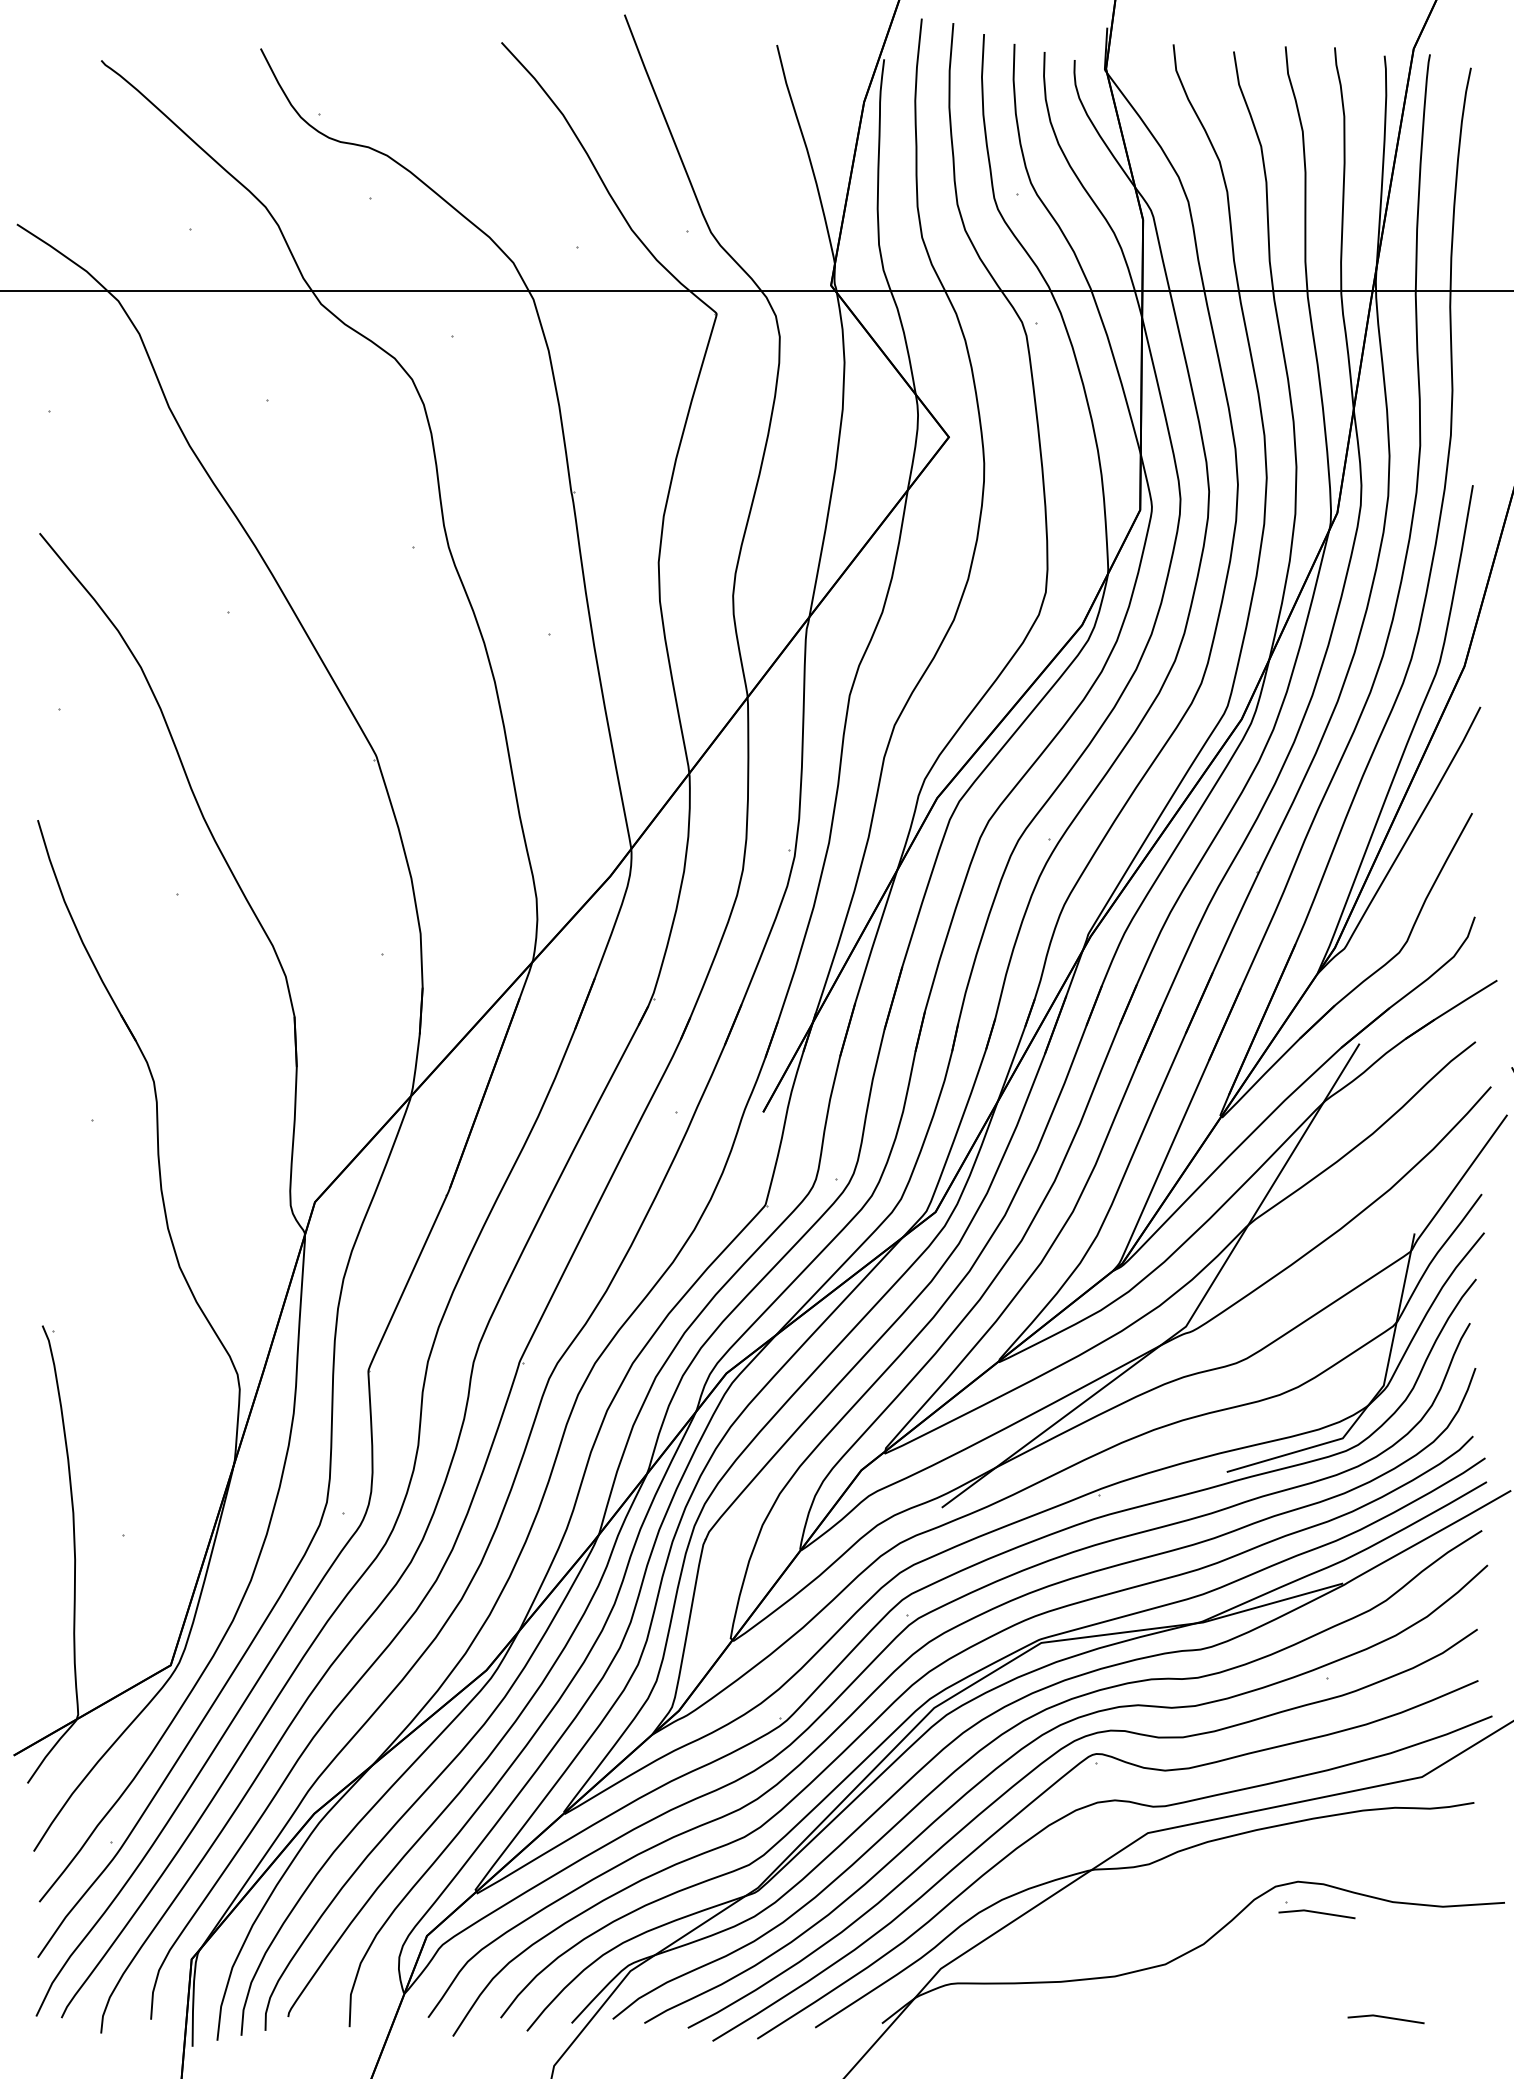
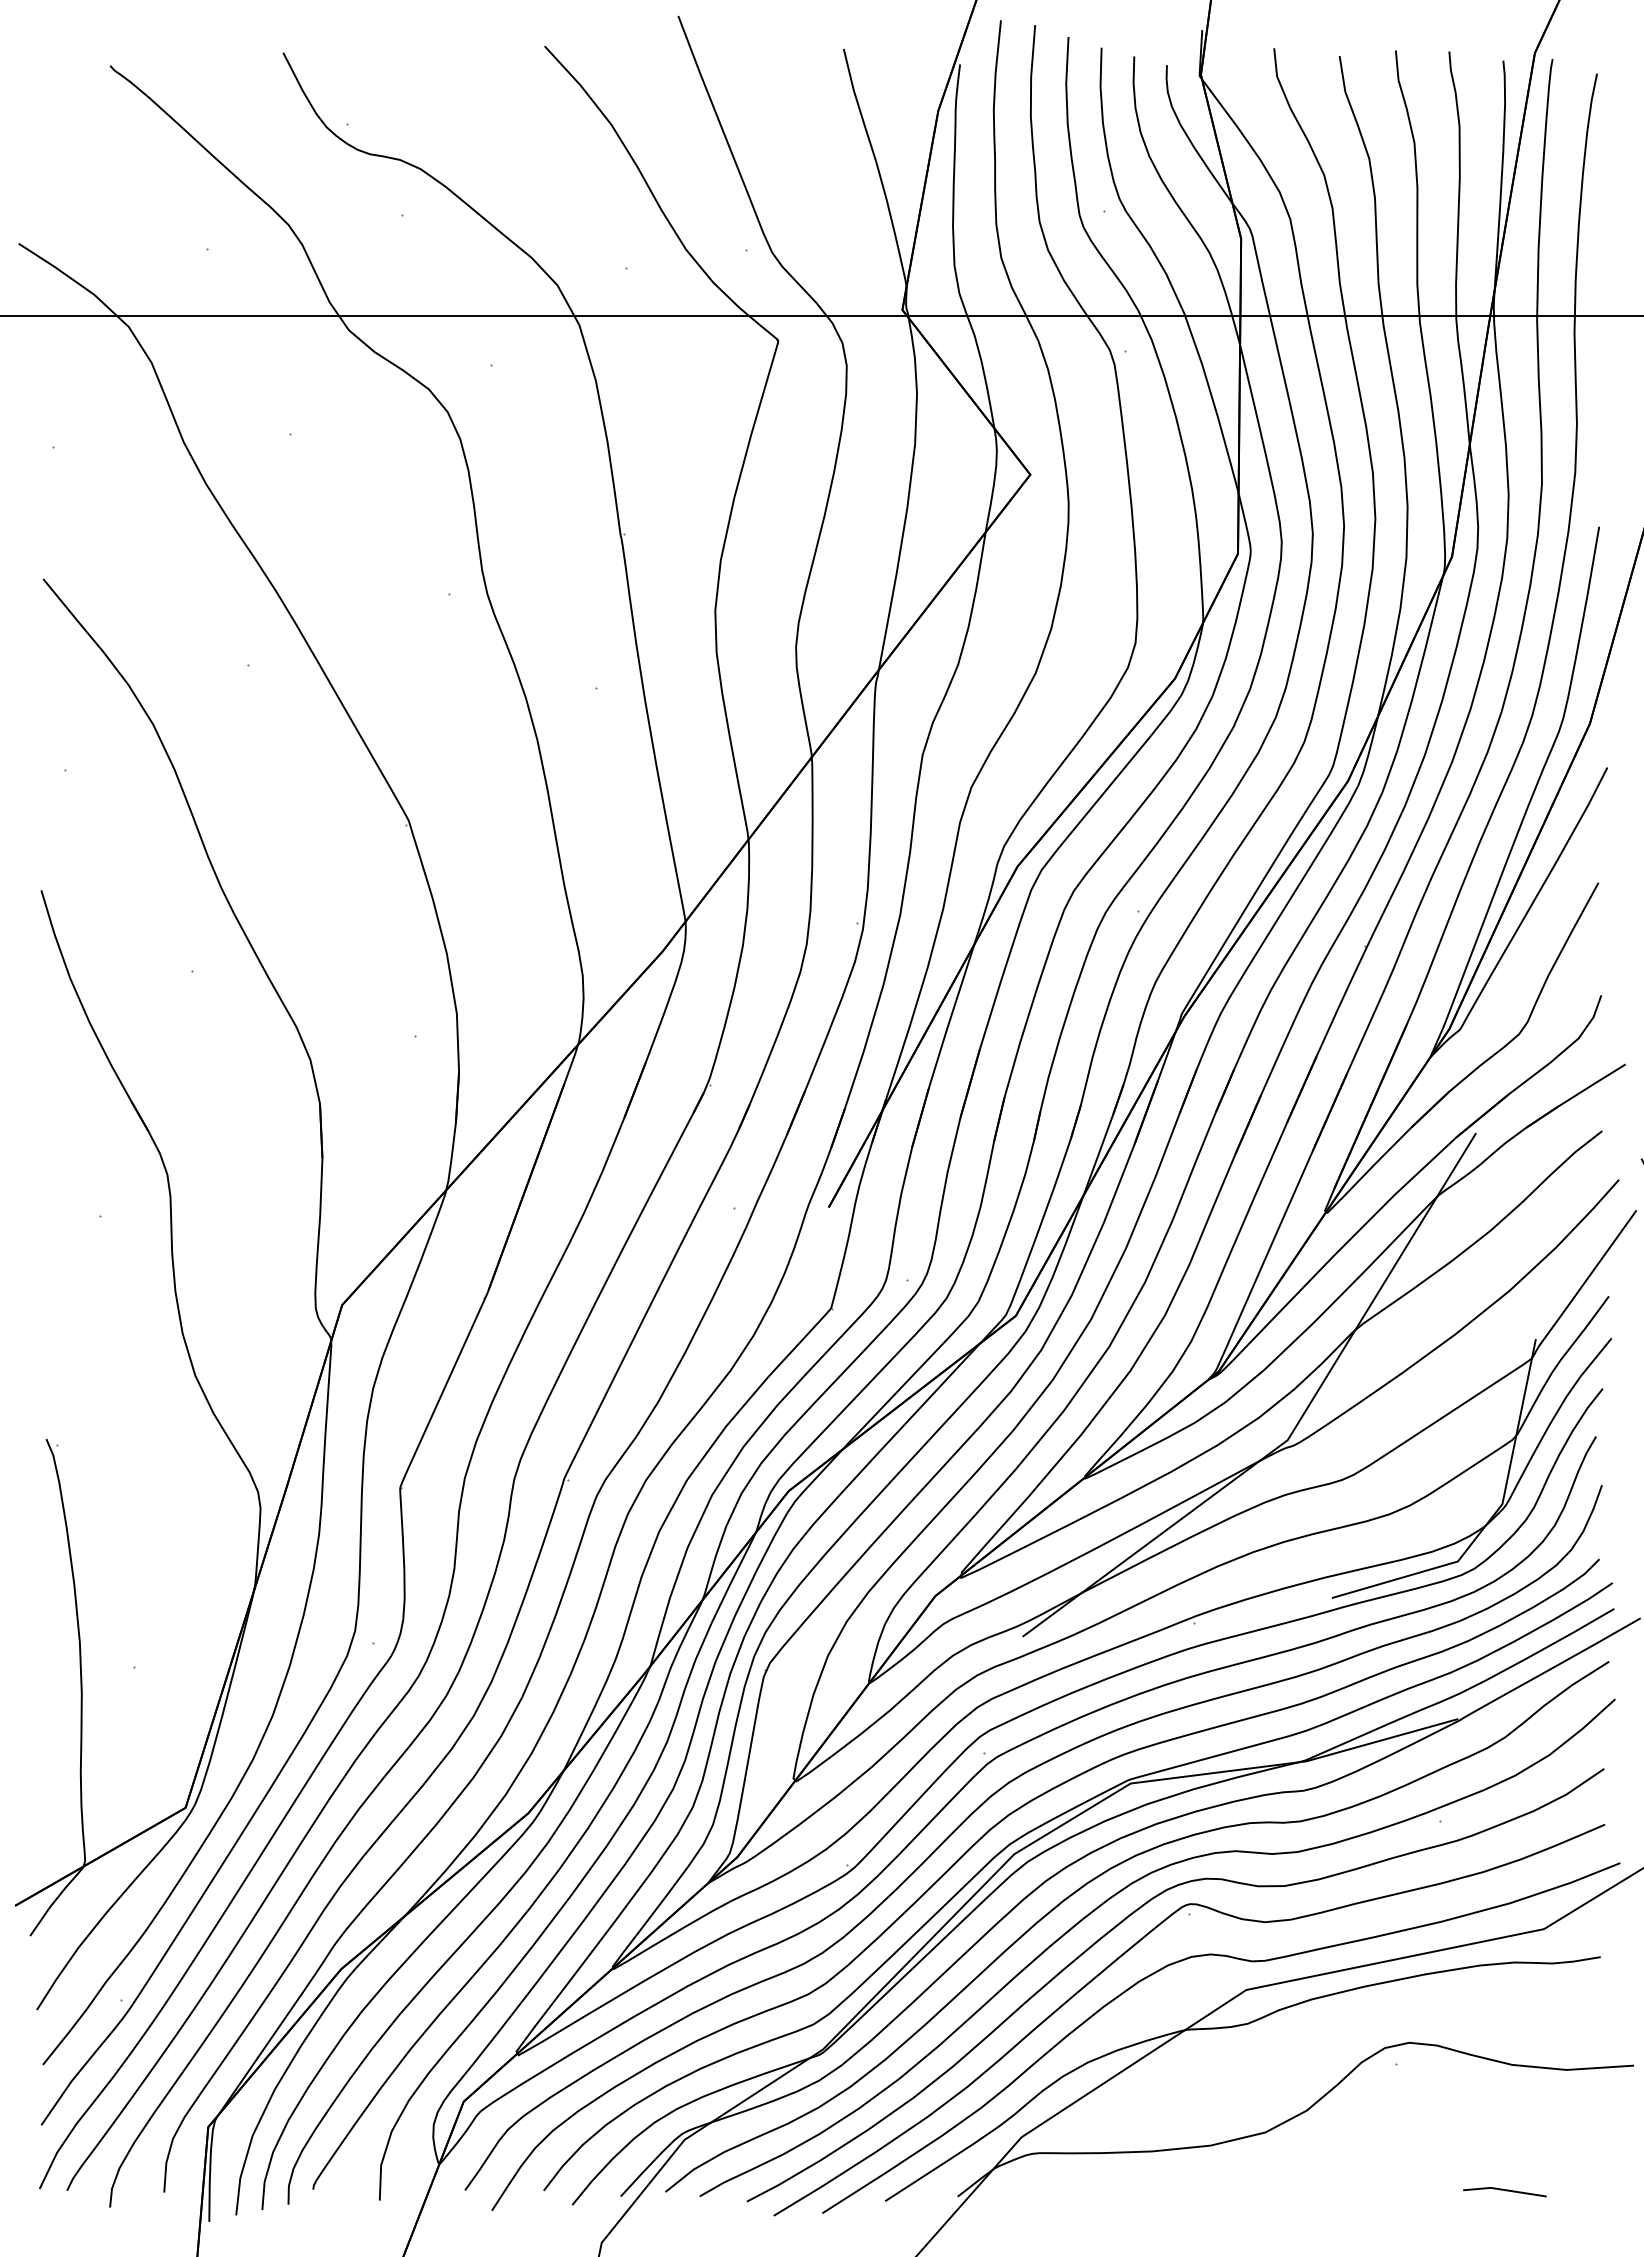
line: (1317, 1913) -> (1430, 2077), removed

